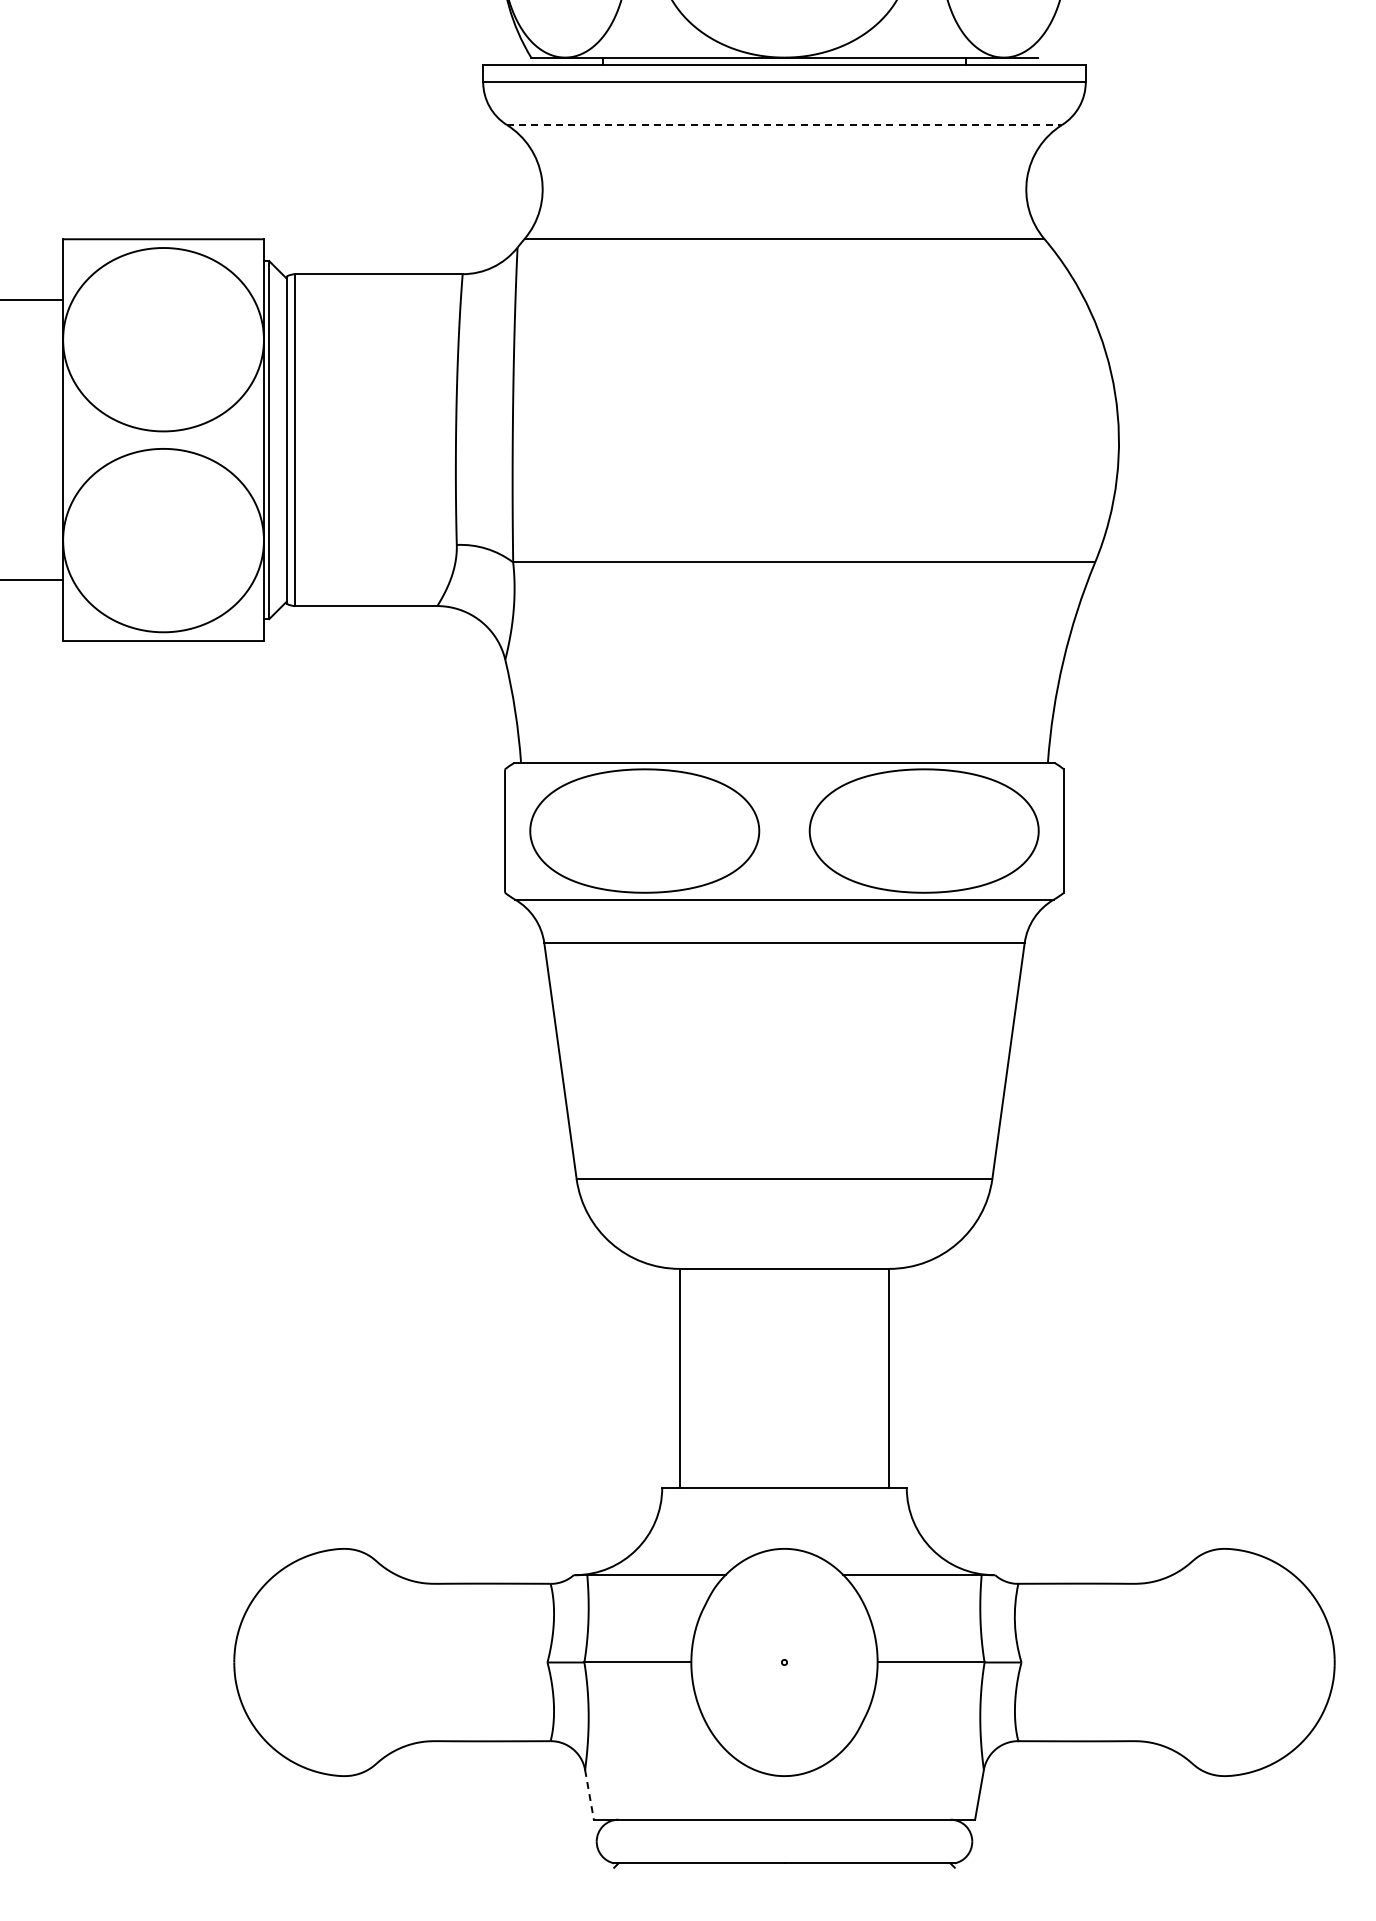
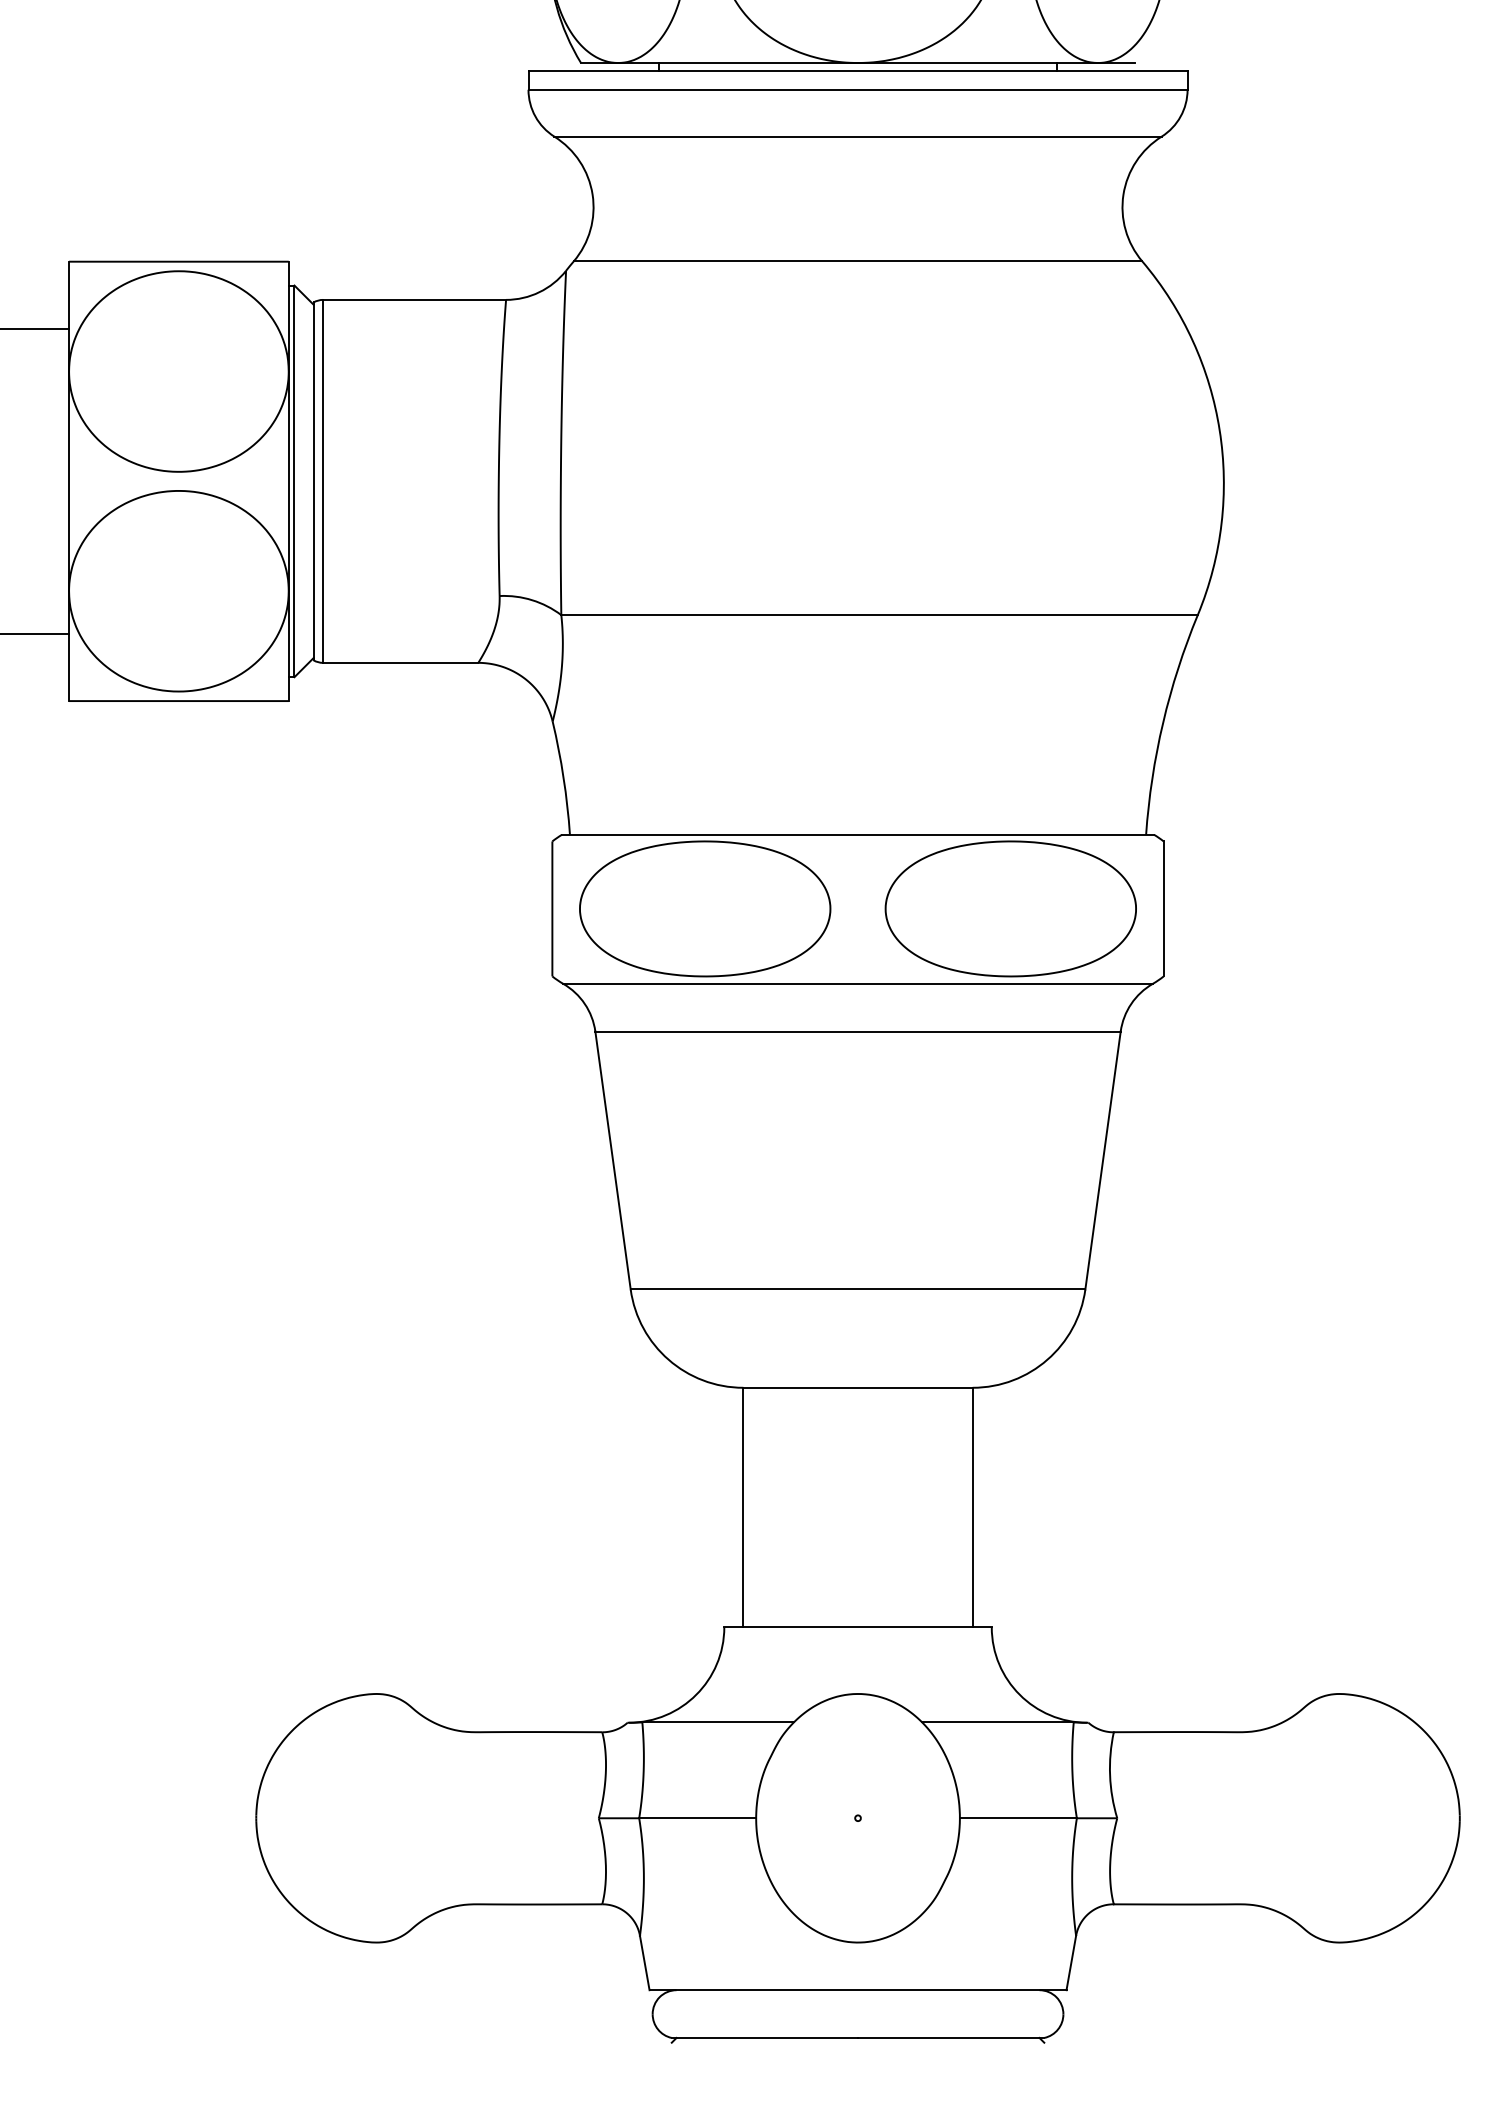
line: (784, 124) -> (858, 136), dashed -> solid
line: (589, 1795) -> (644, 1963), dashed -> solid

